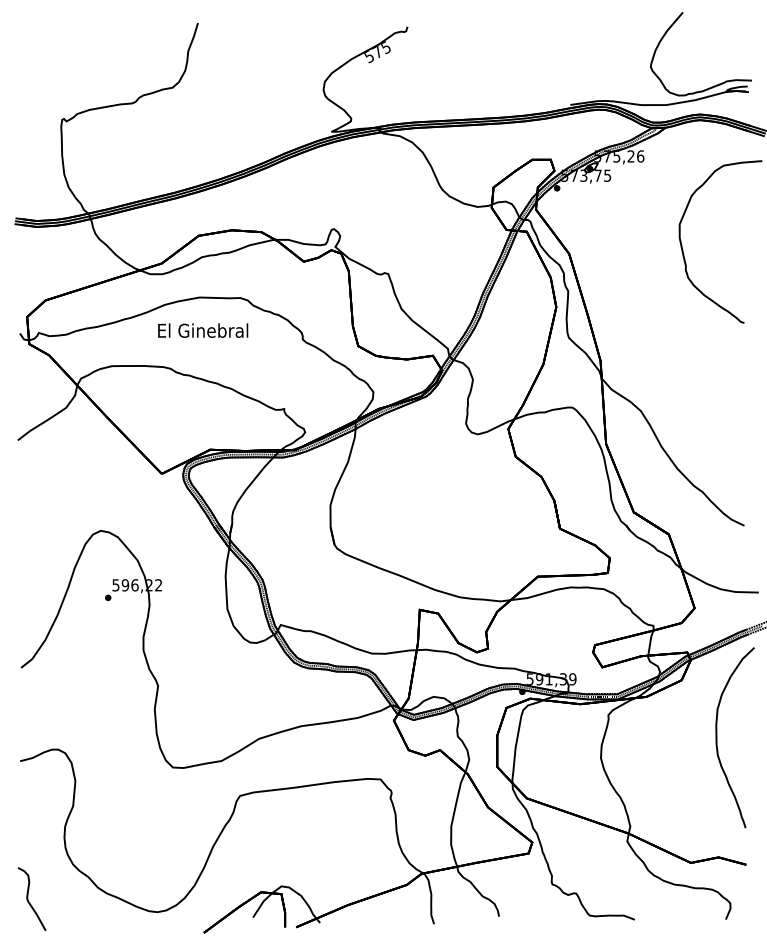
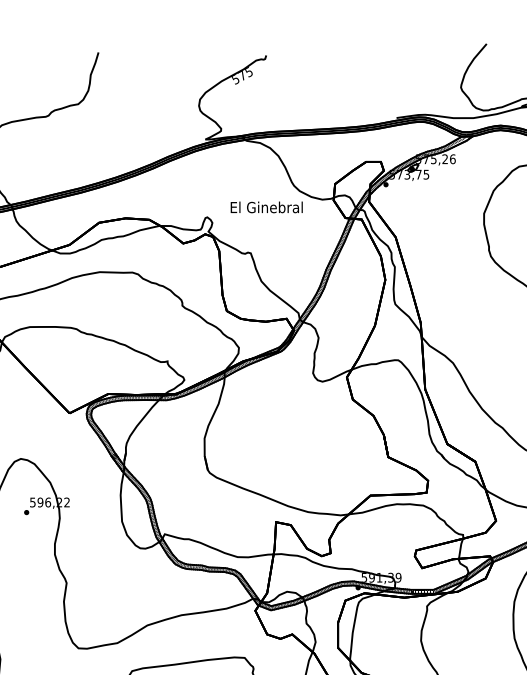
text: (203, 330) -> (267, 207), moved

